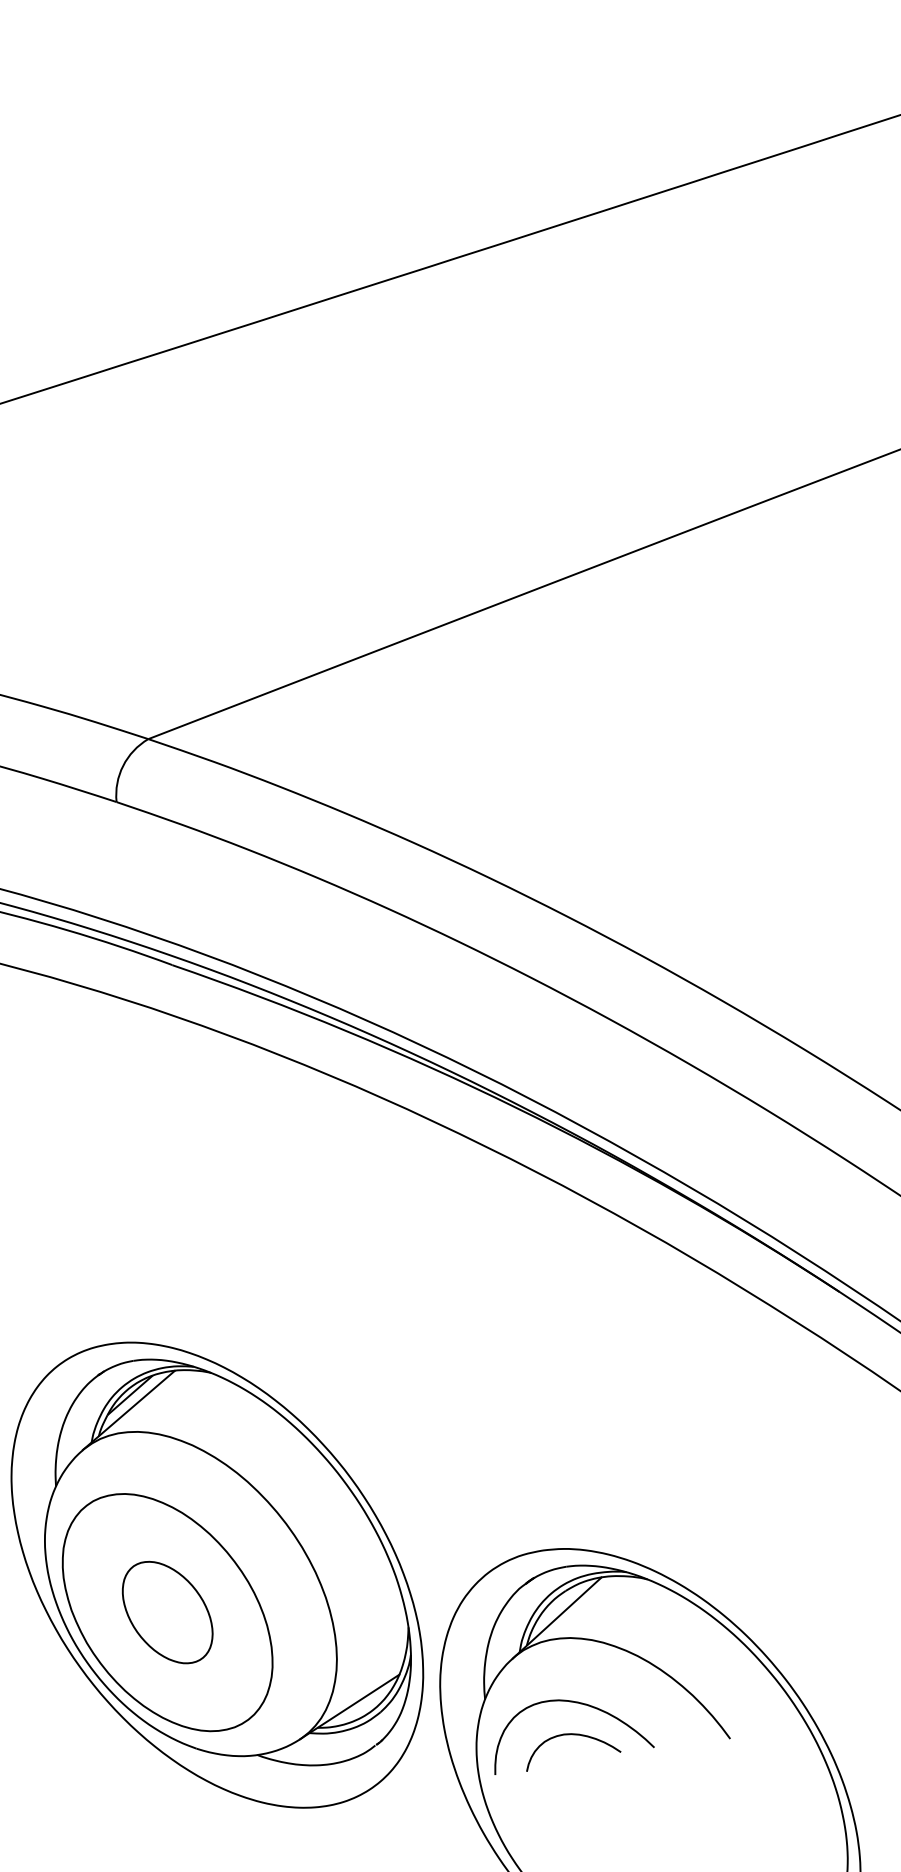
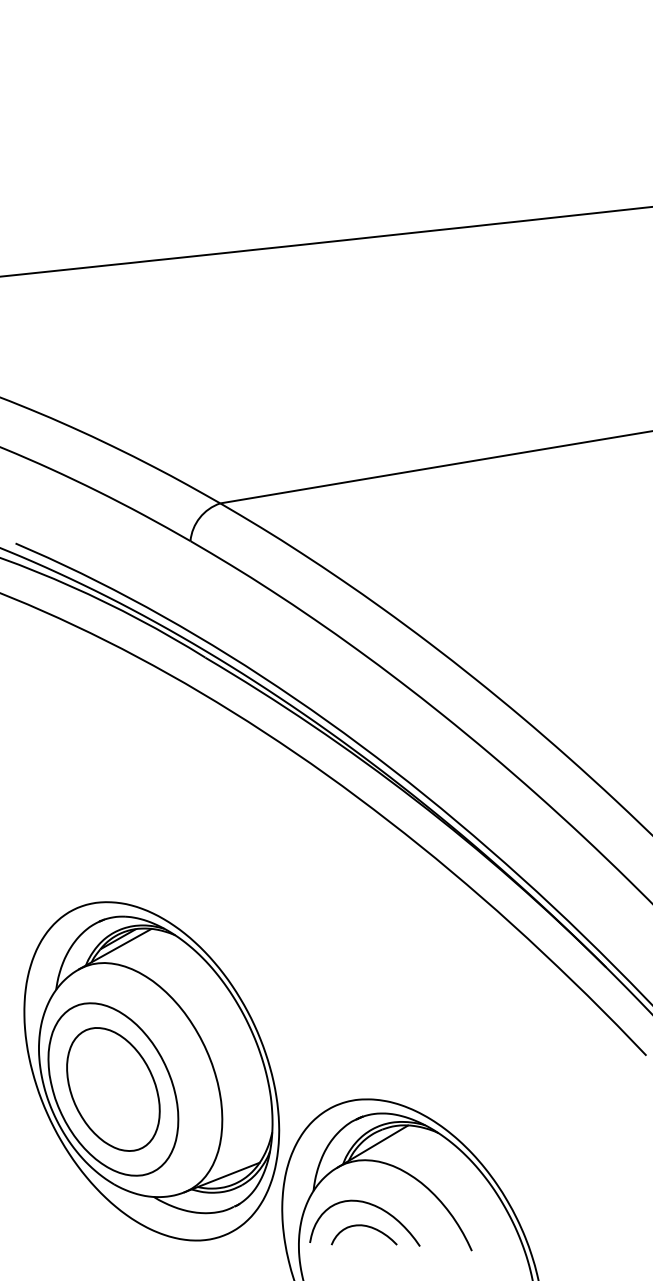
part: (167, 1612) -> (113, 1089), size x1.67

